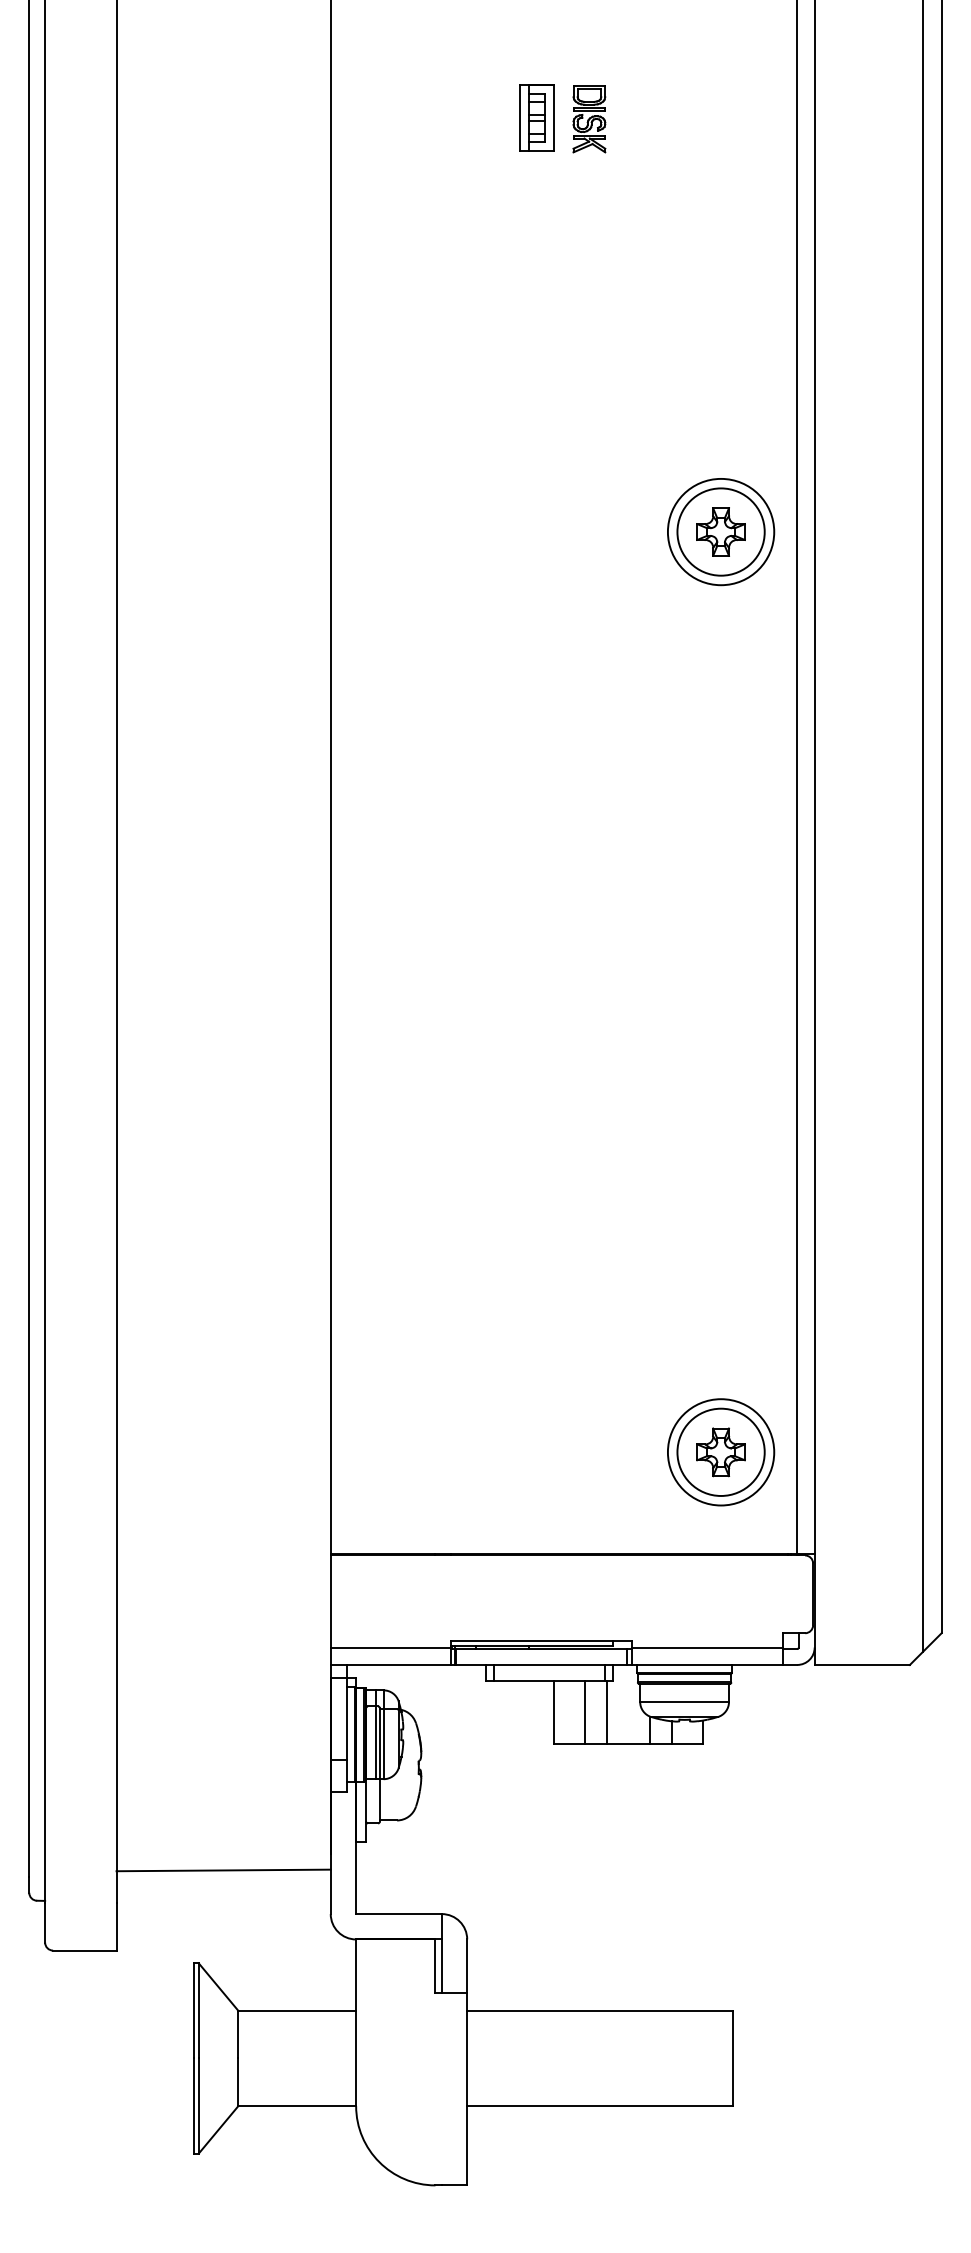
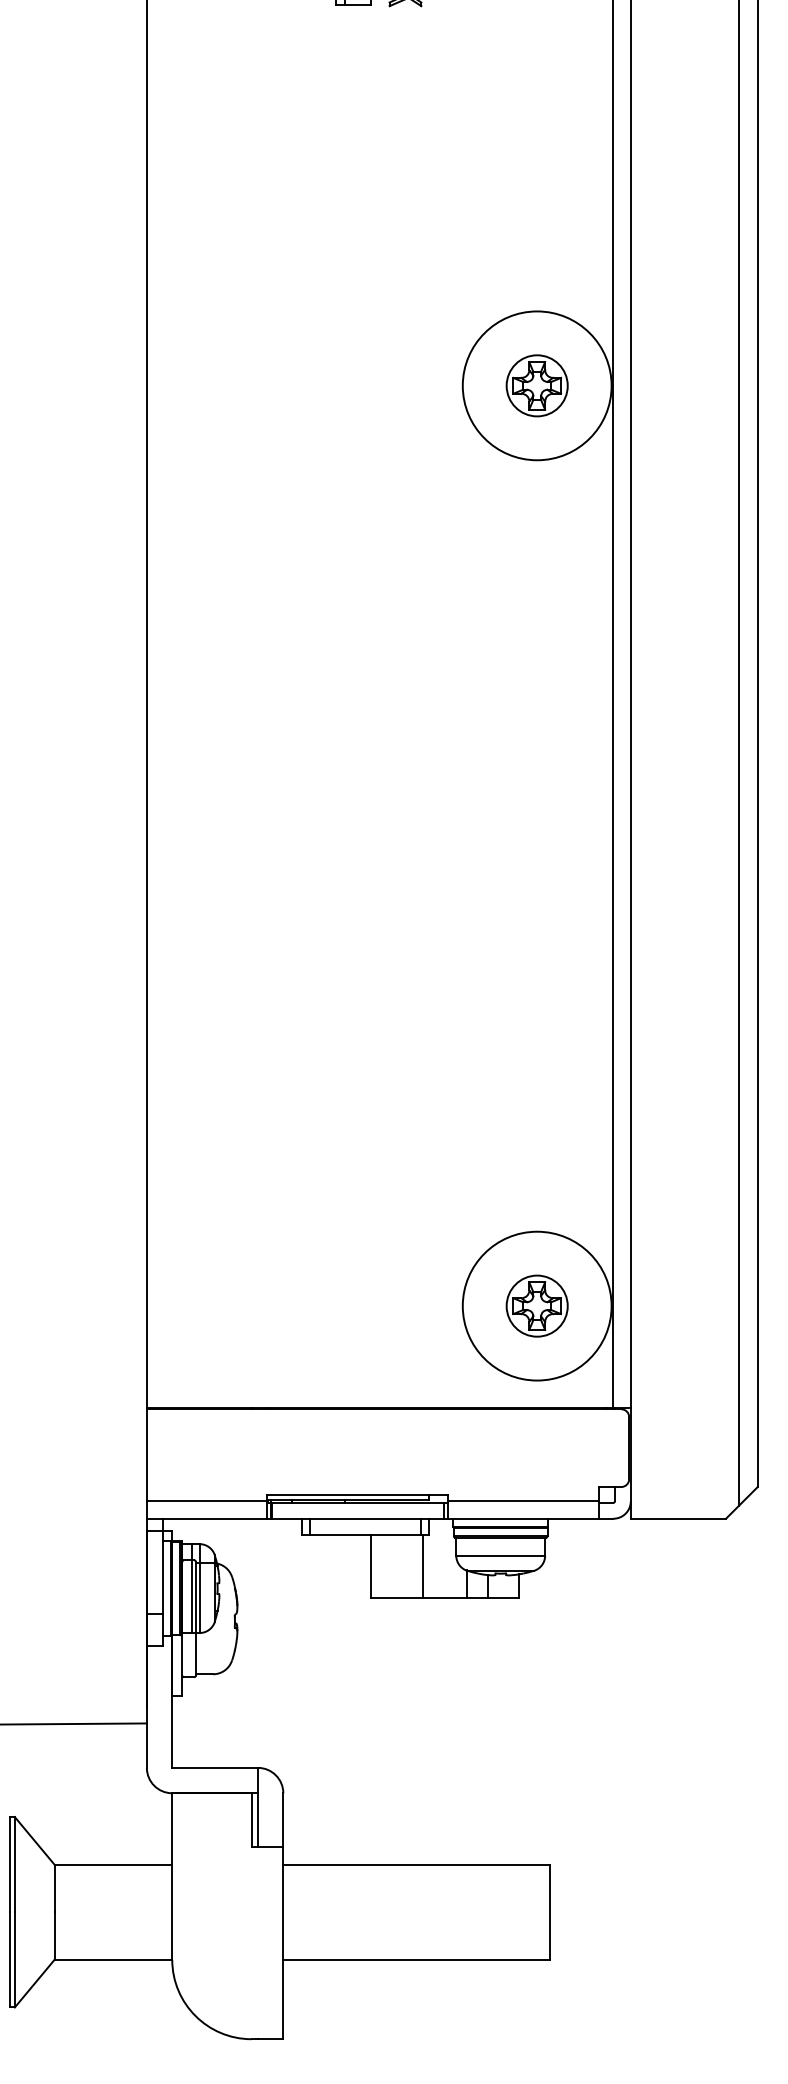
circle: (720, 531) -> (536, 385), size x0.7
circle: (720, 531) -> (536, 385), size x1.4
circle: (720, 1451) -> (536, 1305), size x0.7
circle: (720, 1452) -> (536, 1306), size x1.4
line: (585, 1711) -> (401, 1565), removed

